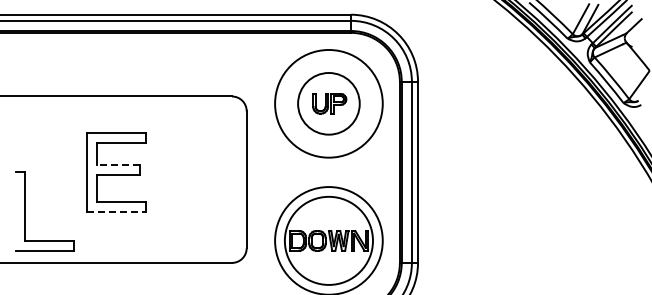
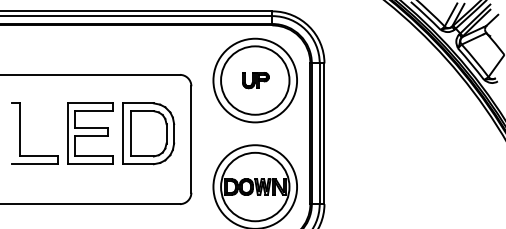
circle: (328, 103) -> (254, 80), size x1.43
line: (117, 164) -> (91, 127), dashed -> solid
part: (191, 172) -> (148, 133), added
part: (25, 211) -> (19, 133), moved
line: (117, 211) -> (91, 164), dashed -> solid

